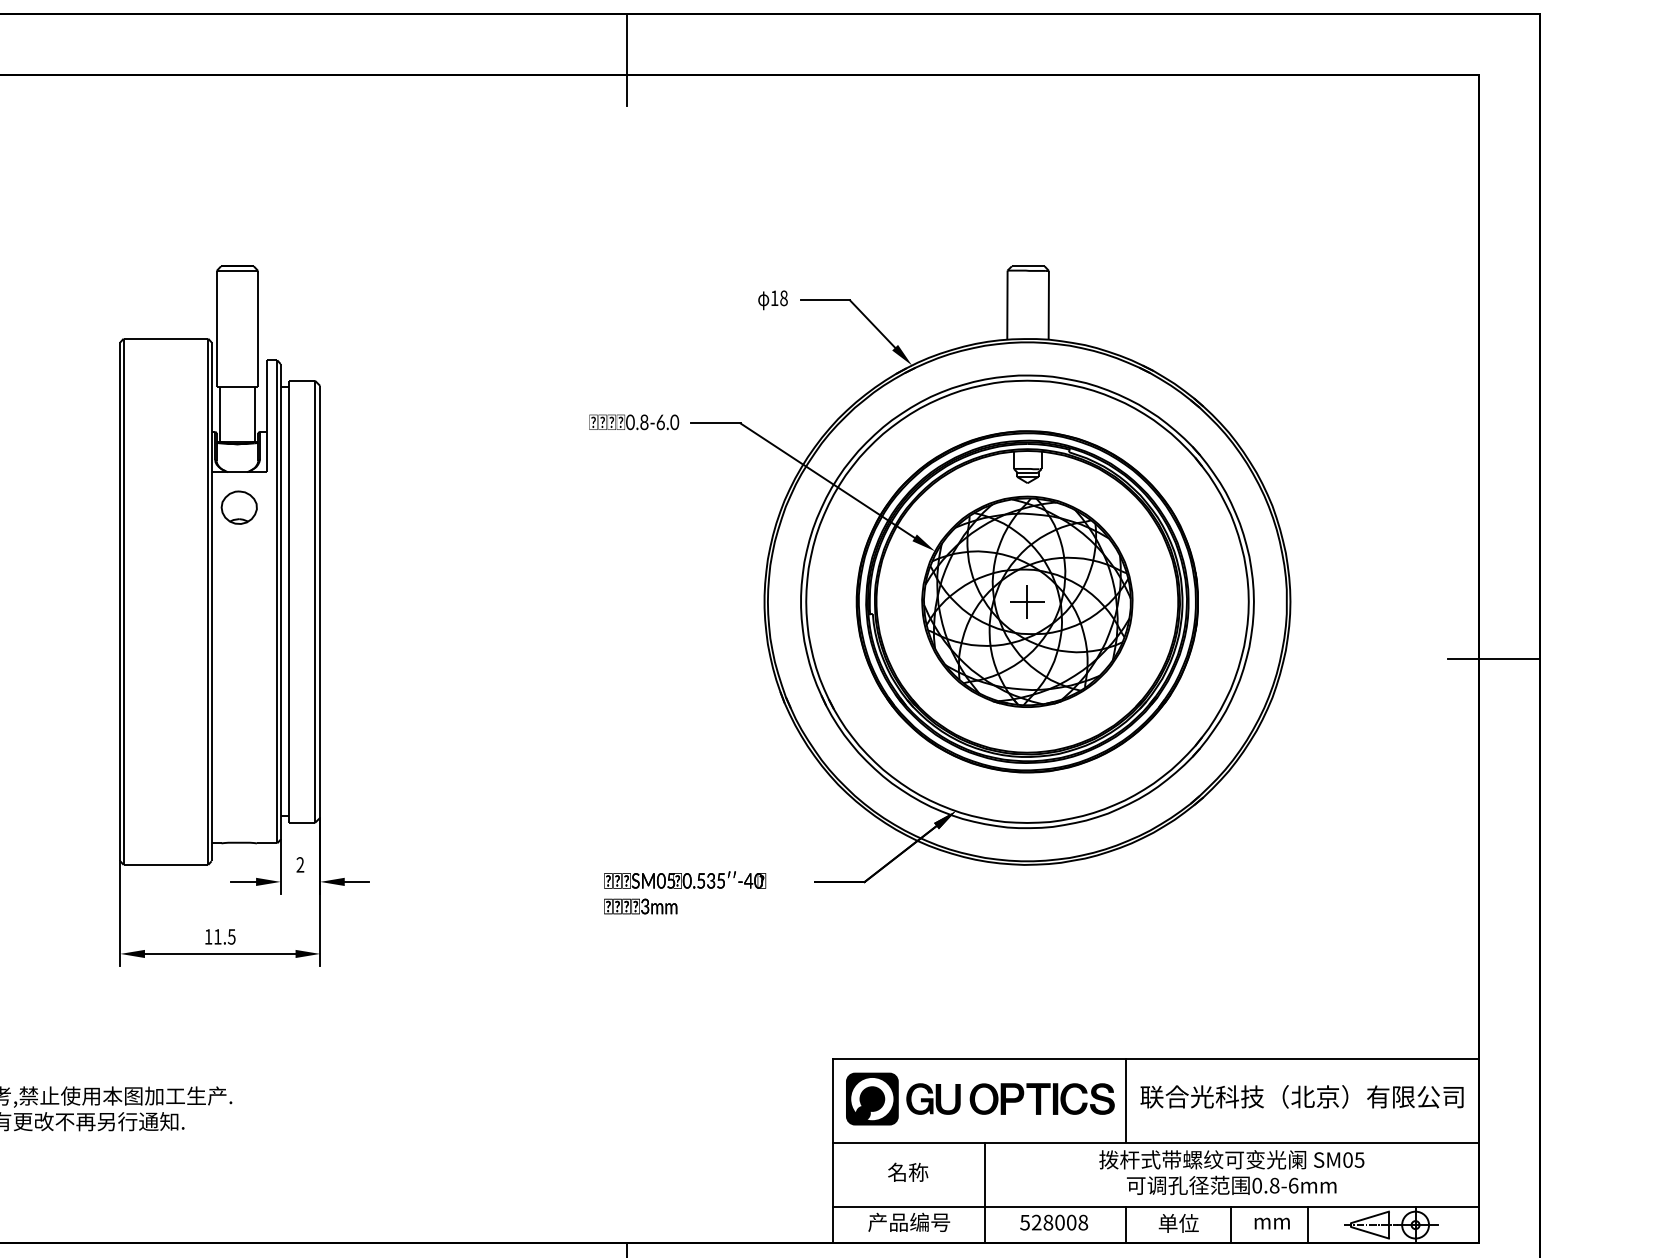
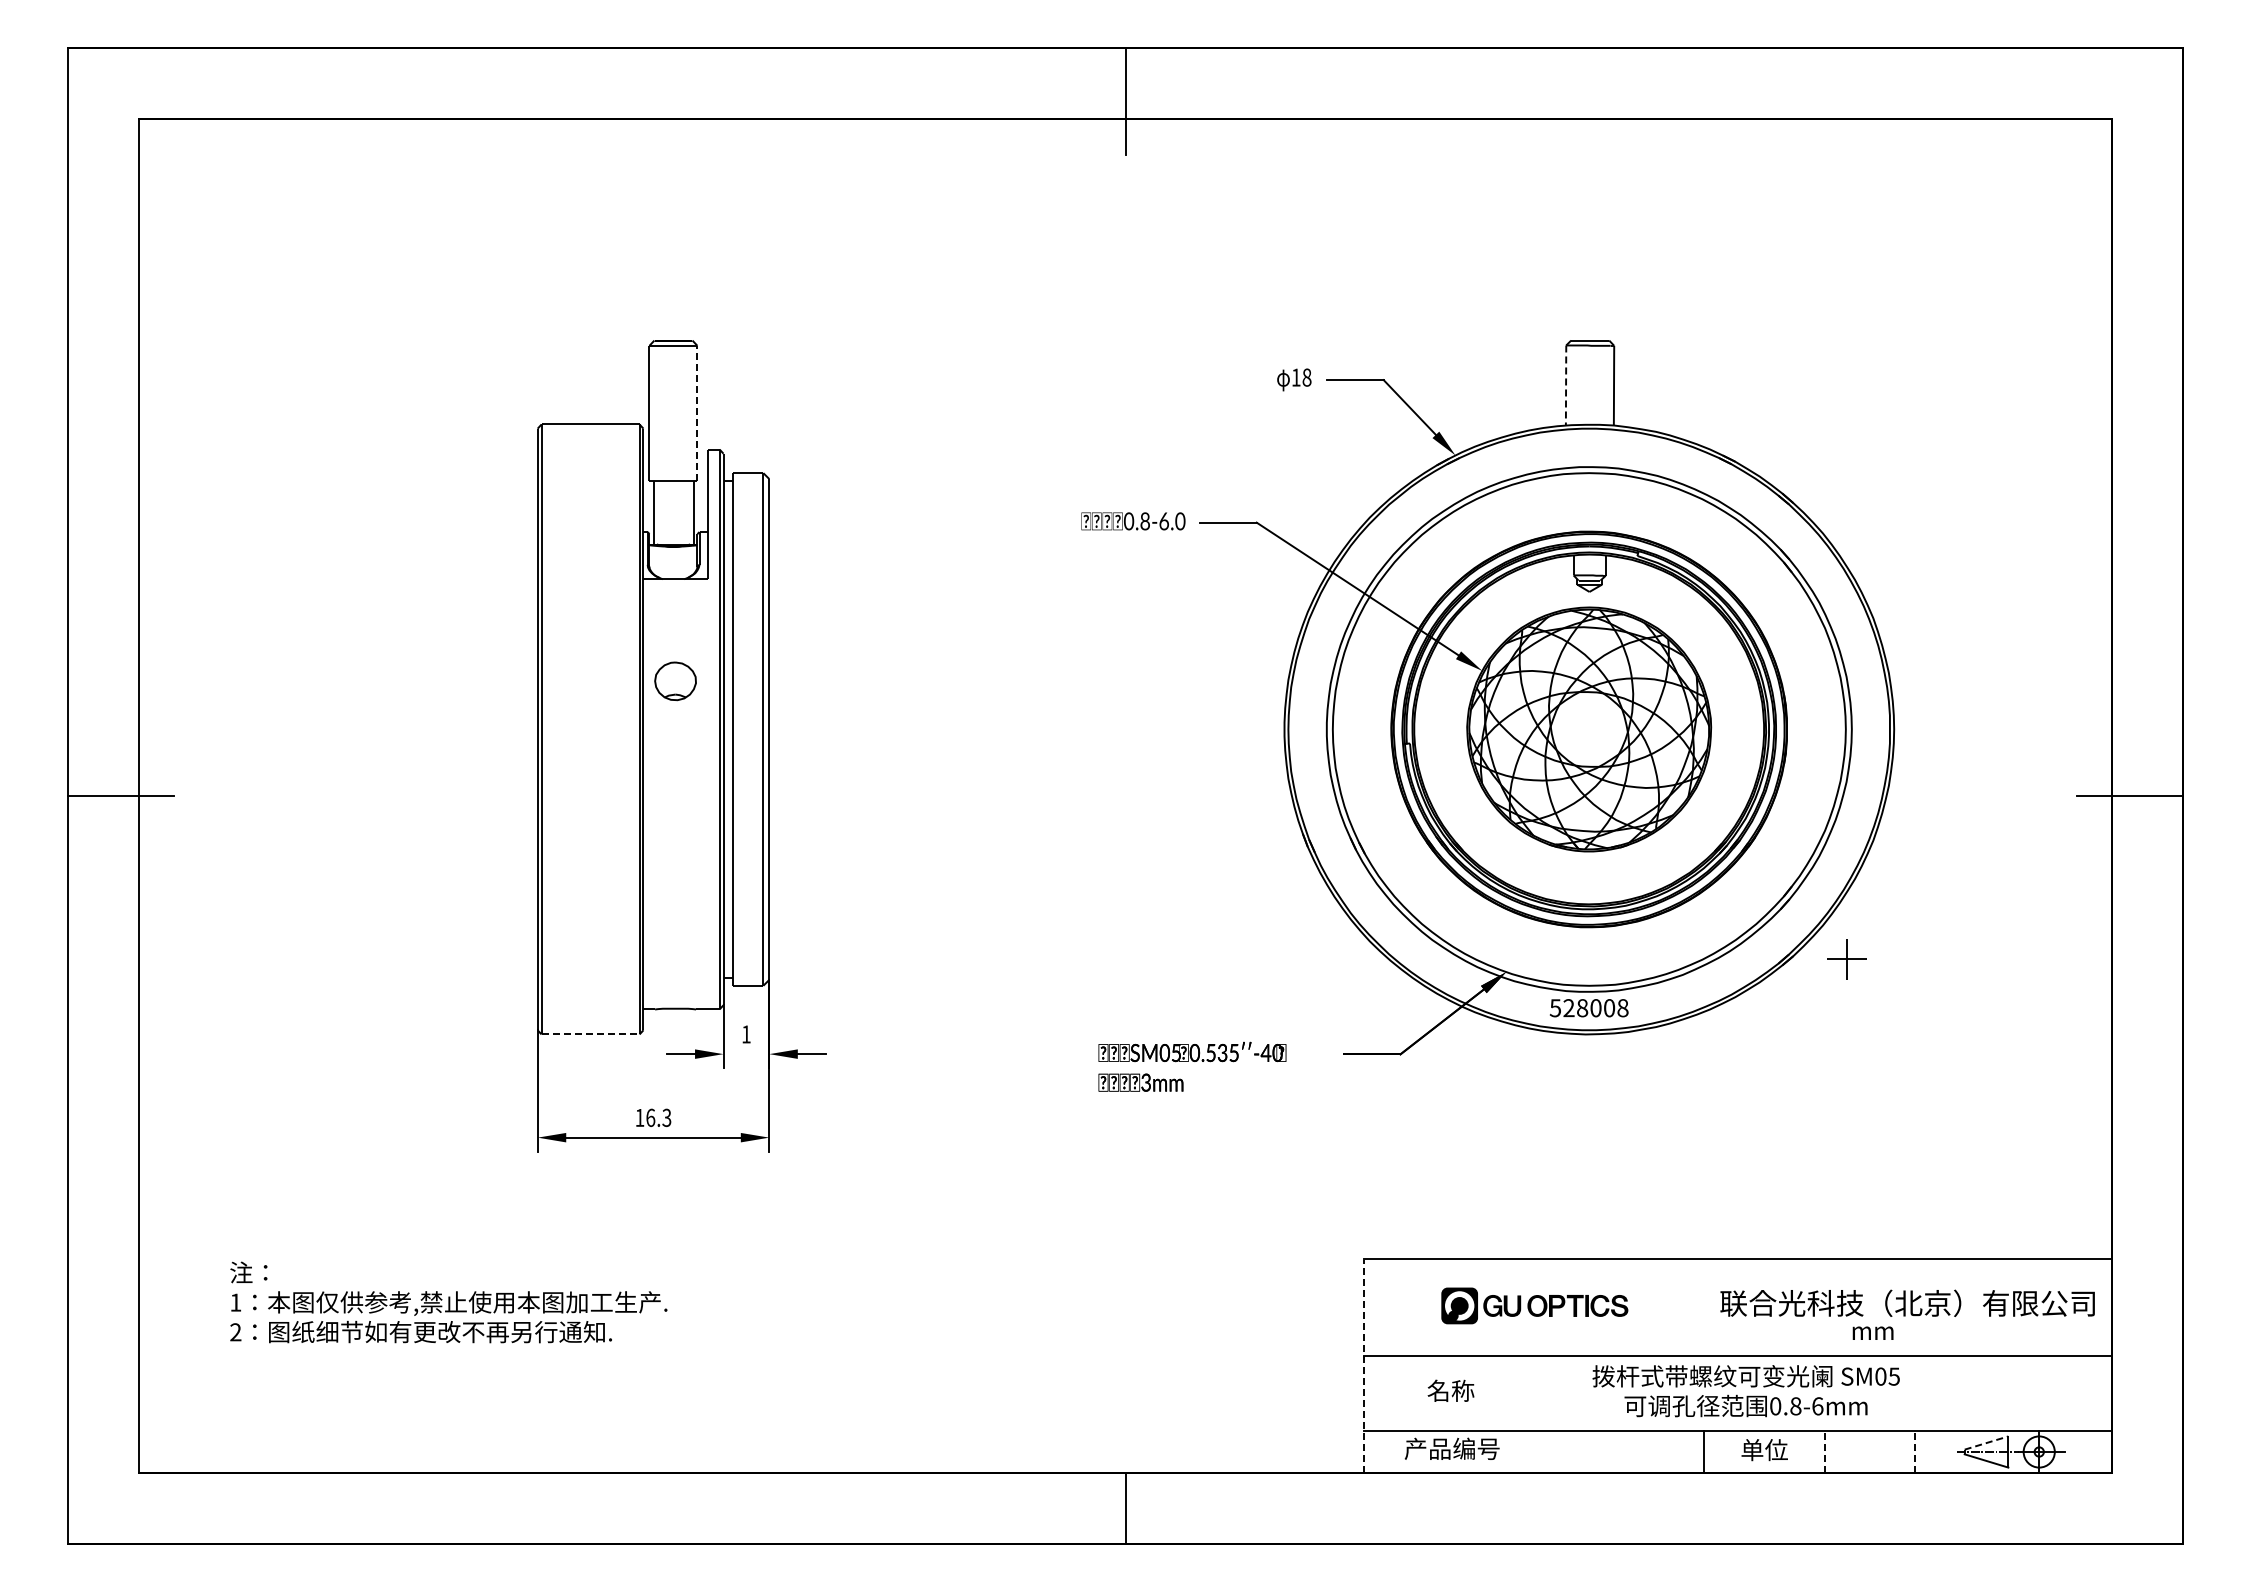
line: (1007, 305) -> (1566, 386), solid -> dashed
line: (258, 328) -> (697, 412), solid -> dashed
part: (239, 507) -> (675, 681), moved
part: (1026, 601) -> (1846, 959), moved
line: (166, 864) -> (591, 1034), solid -> dashed
text: (300, 864) -> (746, 1034), 2 -> 1
text: (224, 936) -> (658, 1117), 11.5 -> 16.3
part: (980, 1098) -> (1534, 1305), size x0.6
line: (1125, 1100) -> (1703, 1307), removed
line: (833, 1151) -> (1364, 1366), solid -> dashed
text: (1231, 1172) -> (1745, 1391), moved
line: (985, 1192) -> (1540, 1414), removed
line: (1370, 1217) -> (1986, 1443), solid -> dashed
text: (1053, 1222) -> (1588, 1008), moved
text: (1271, 1222) -> (1872, 1332), moved
line: (1231, 1225) -> (1825, 1452), solid -> dashed
line: (1307, 1225) -> (1914, 1452), solid -> dashed

